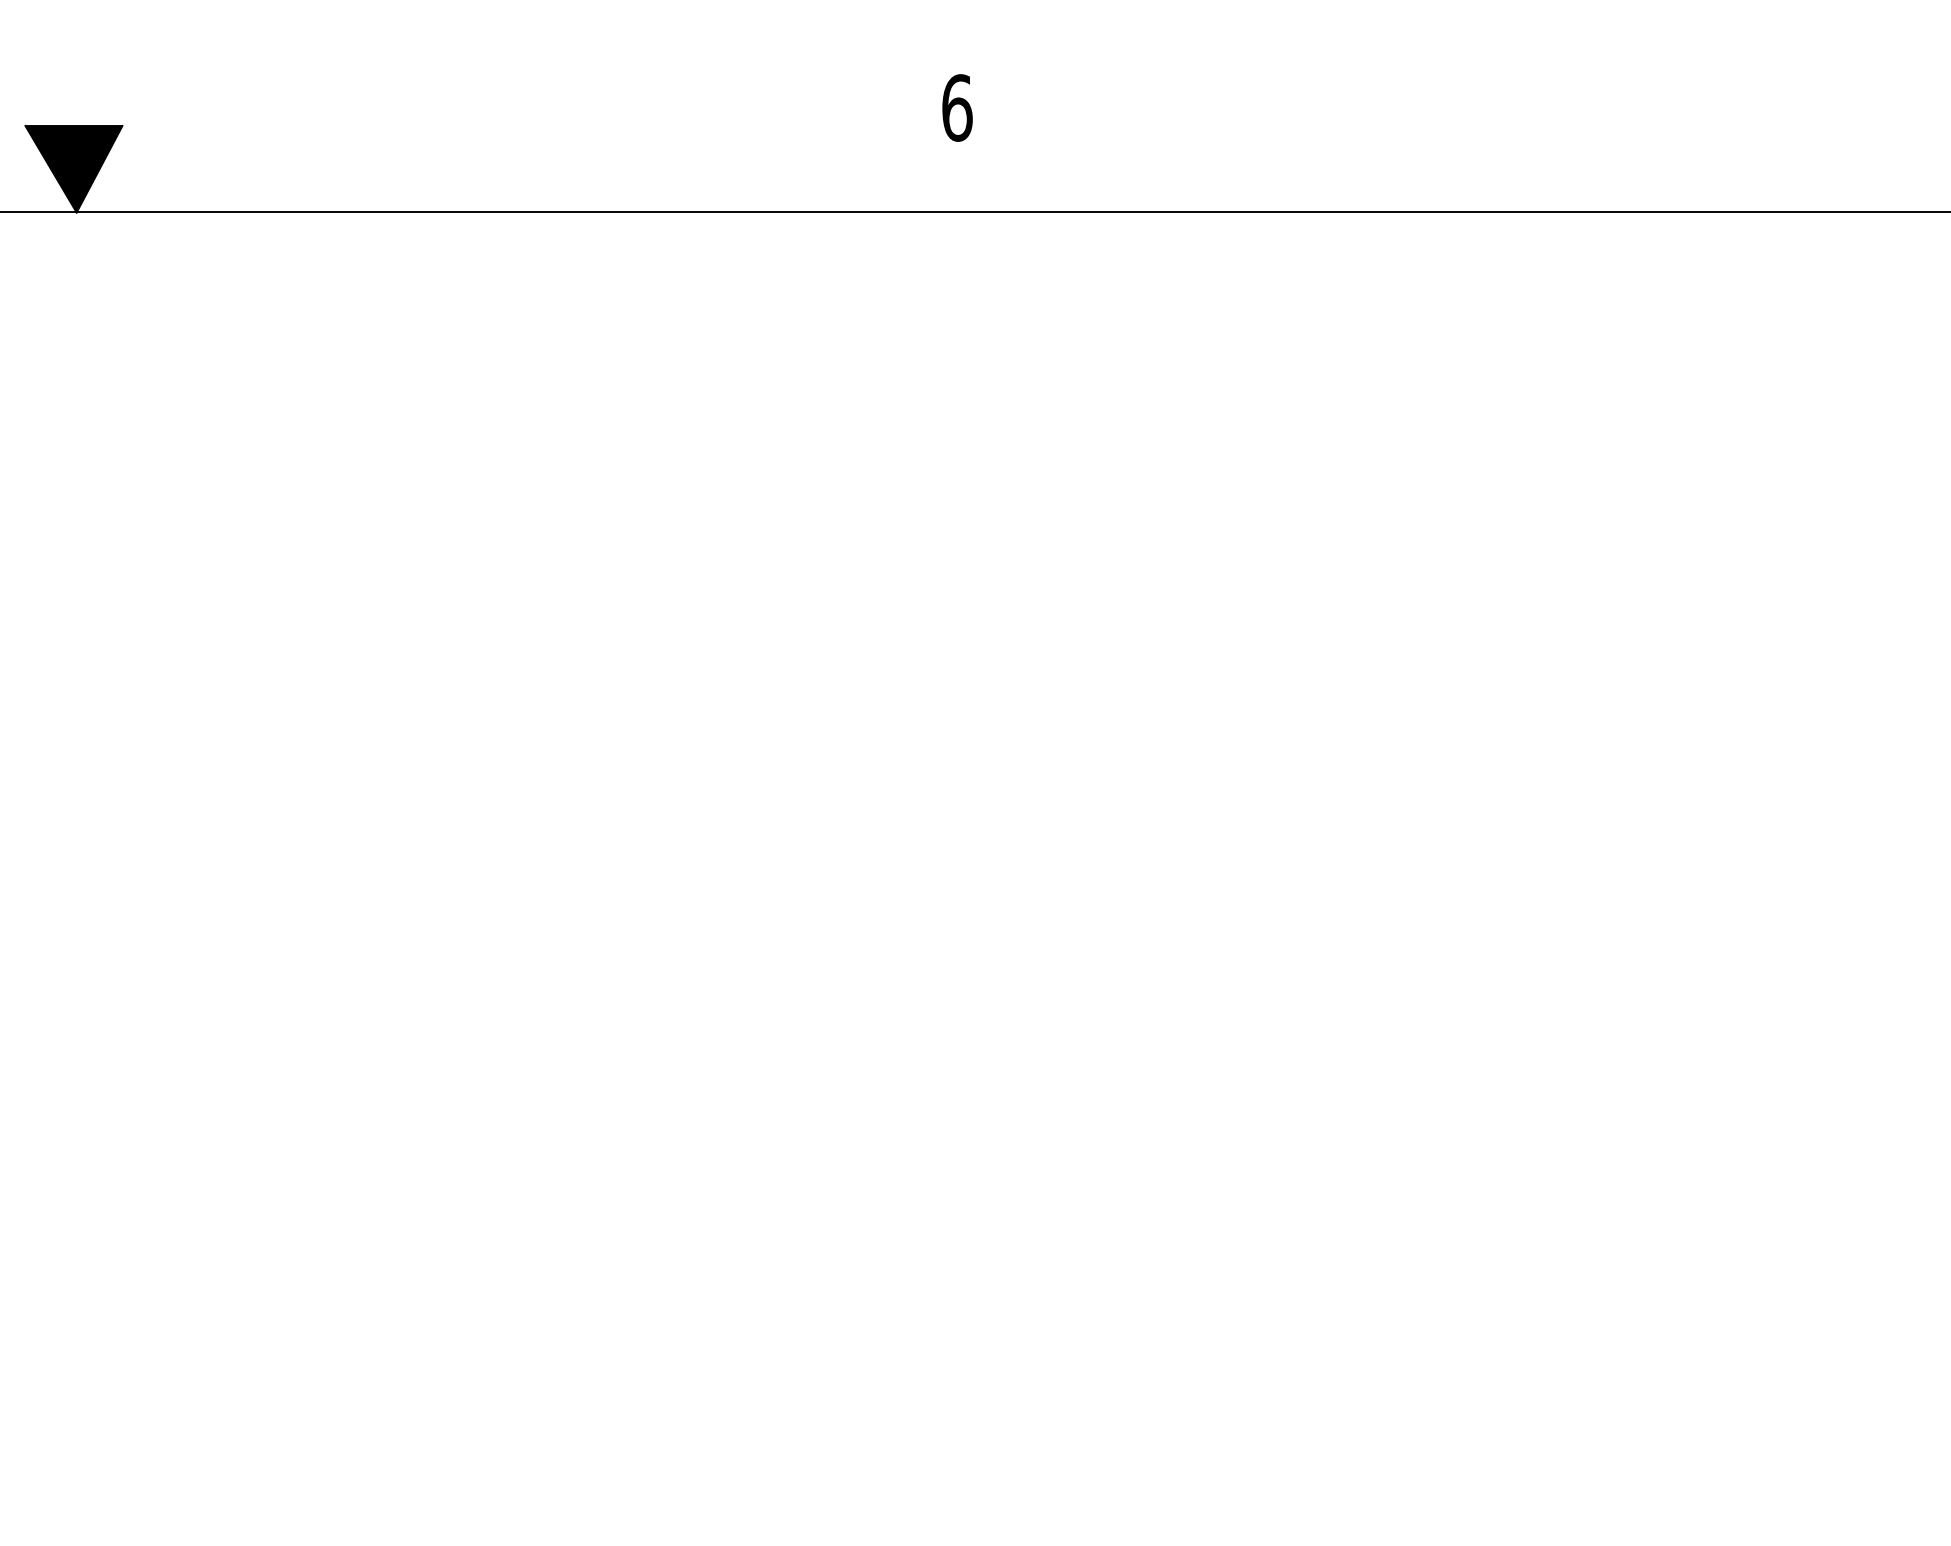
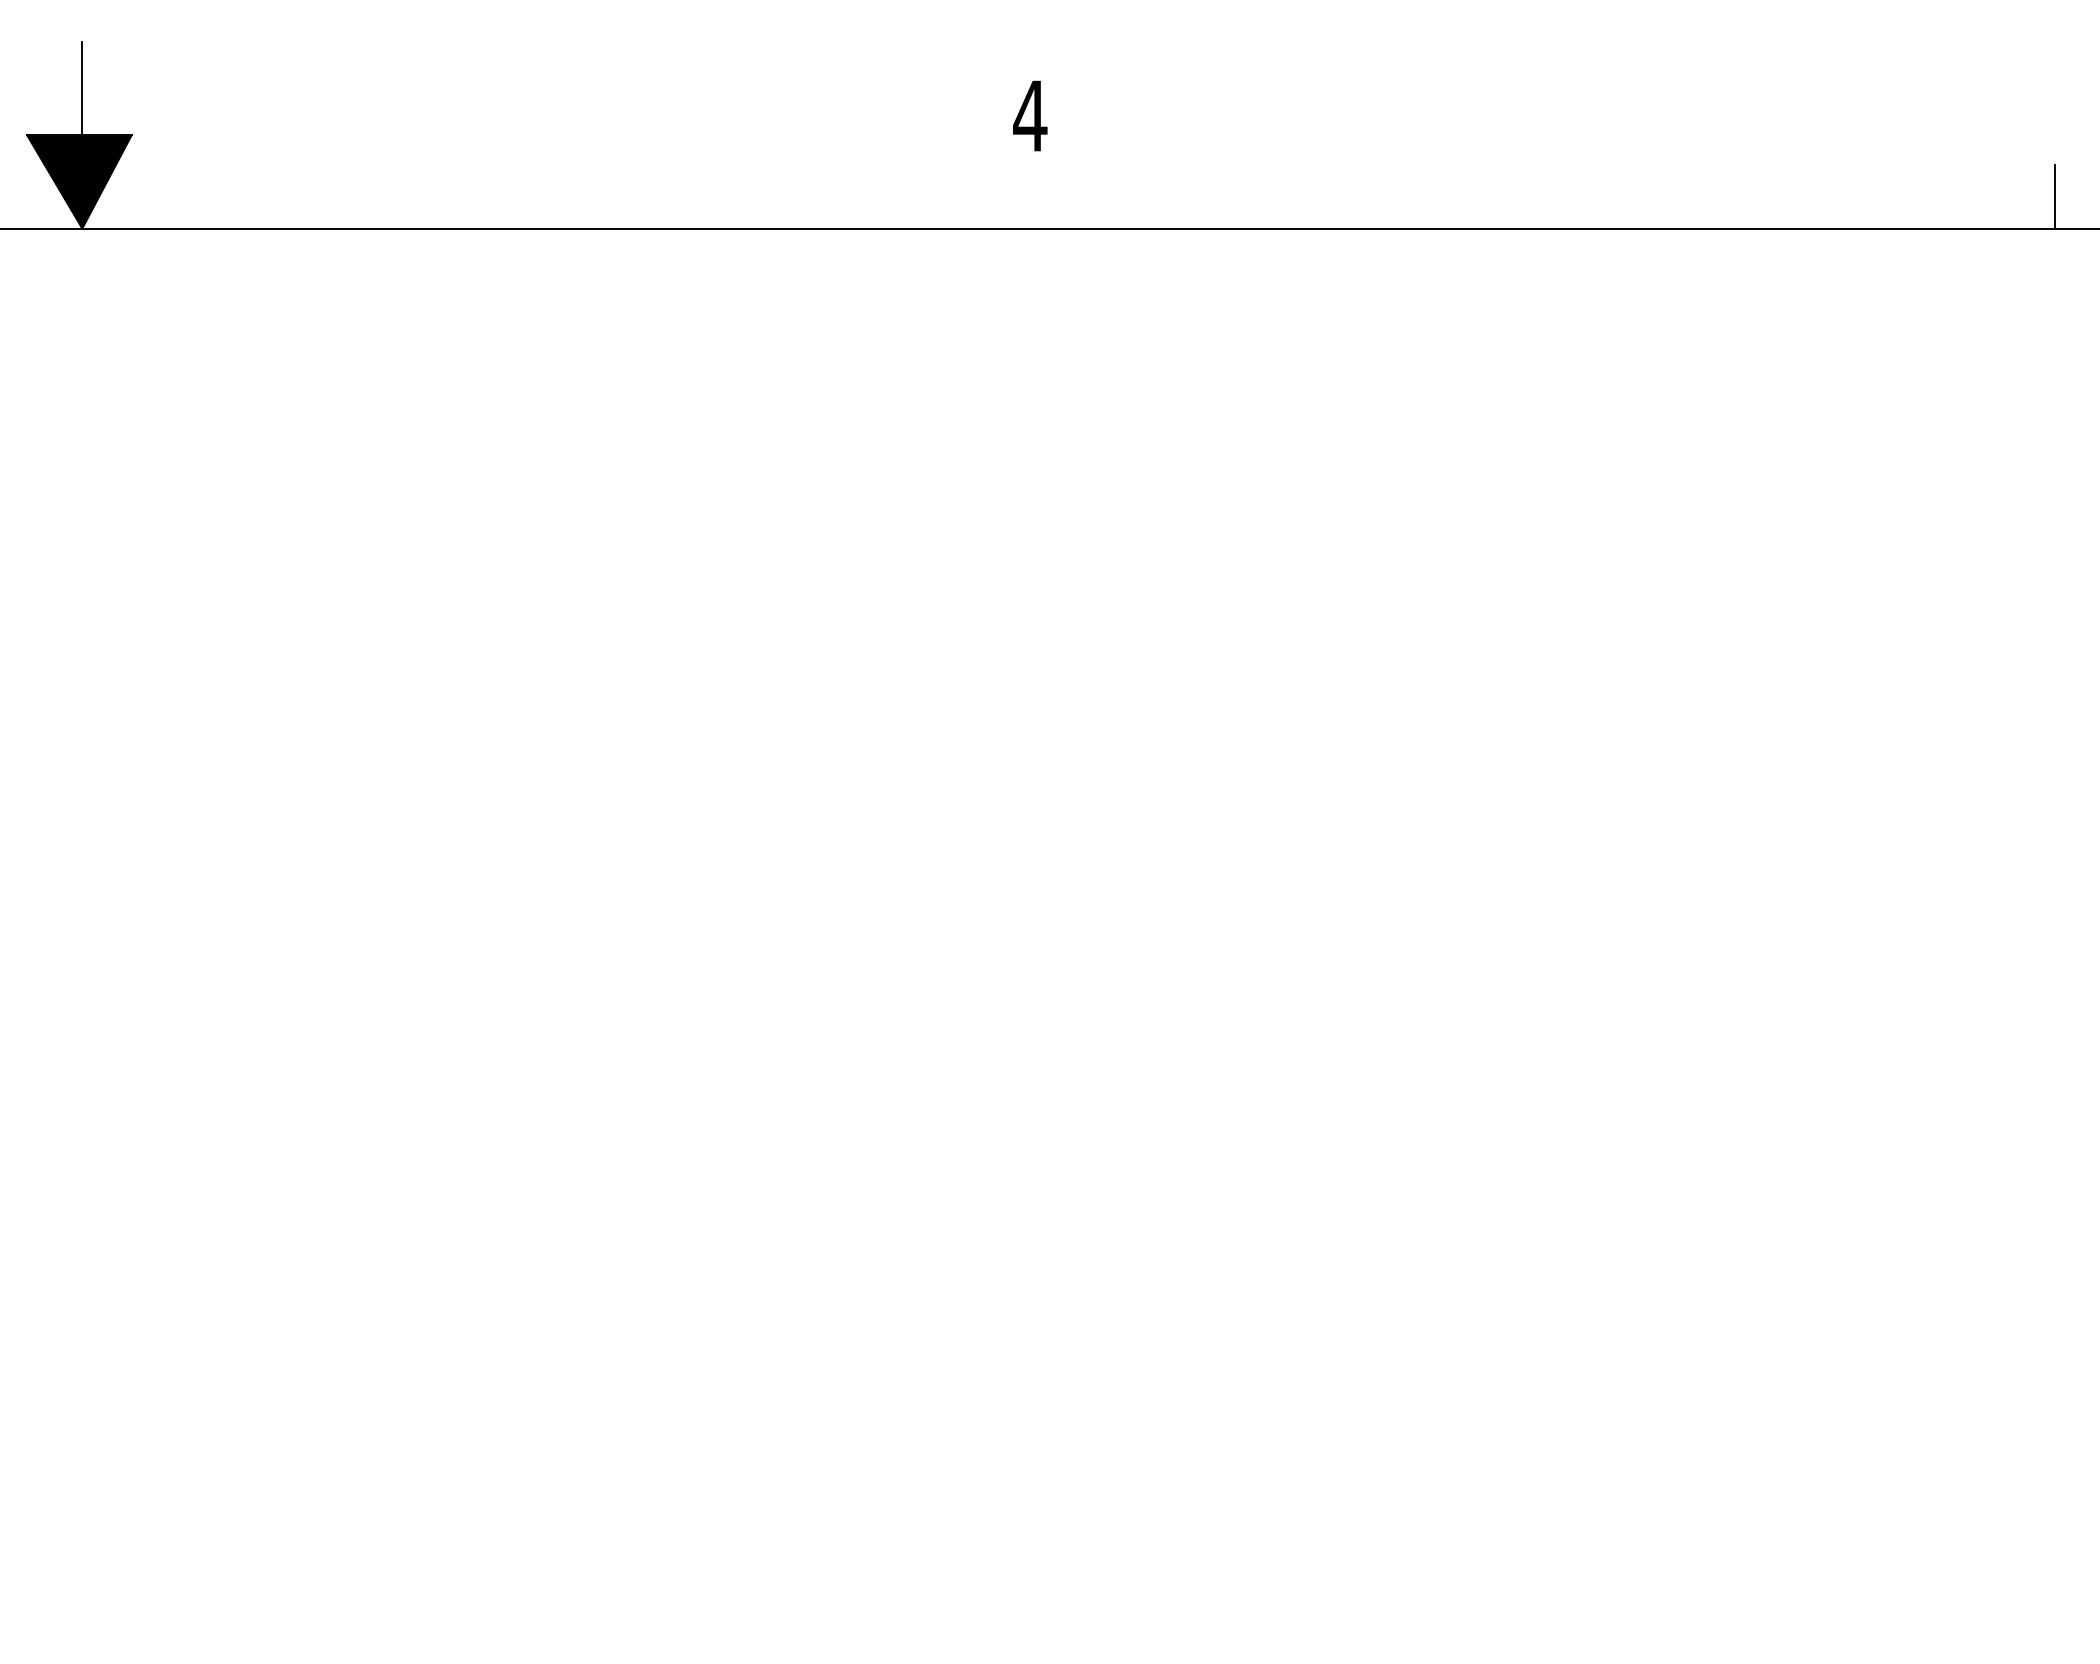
line: (76, 82) -> (82, 88), added
text: (957, 107) -> (1030, 115), 6 -> 4
line: (1908, 182) -> (2054, 196), added

